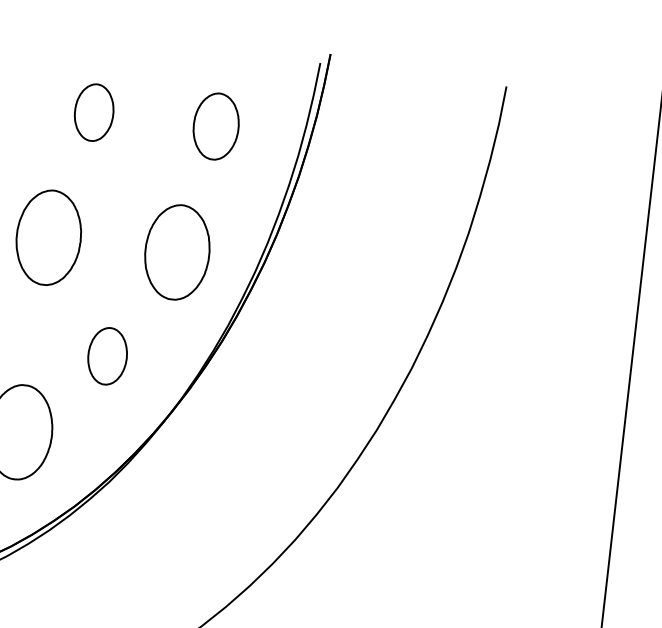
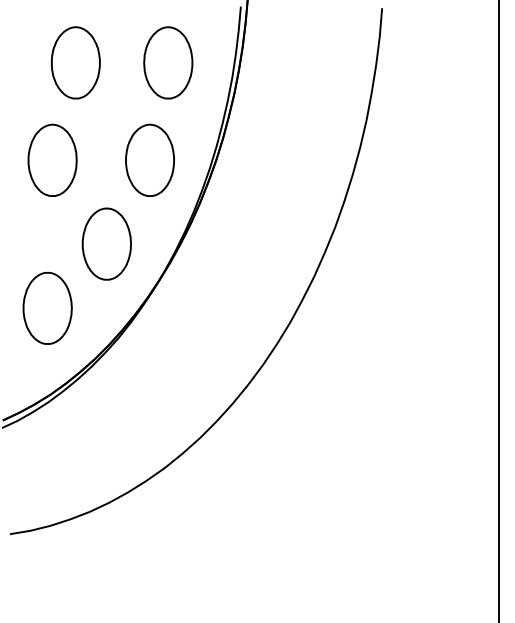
part: (93, 112) -> (75, 62), size x1.67
part: (216, 125) -> (168, 62), size x1.43
part: (107, 355) -> (106, 243), size x1.67

